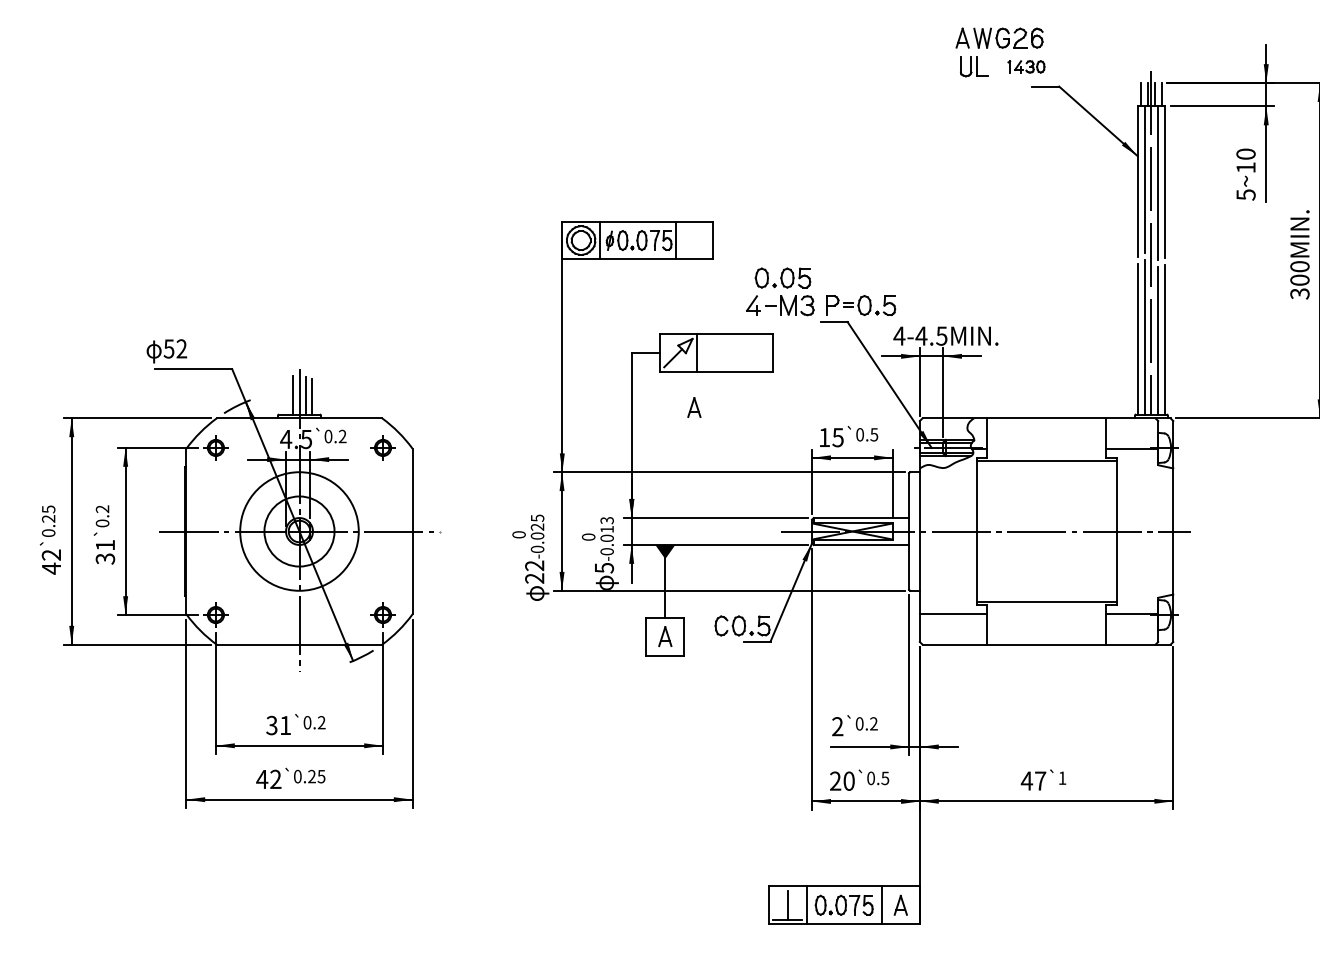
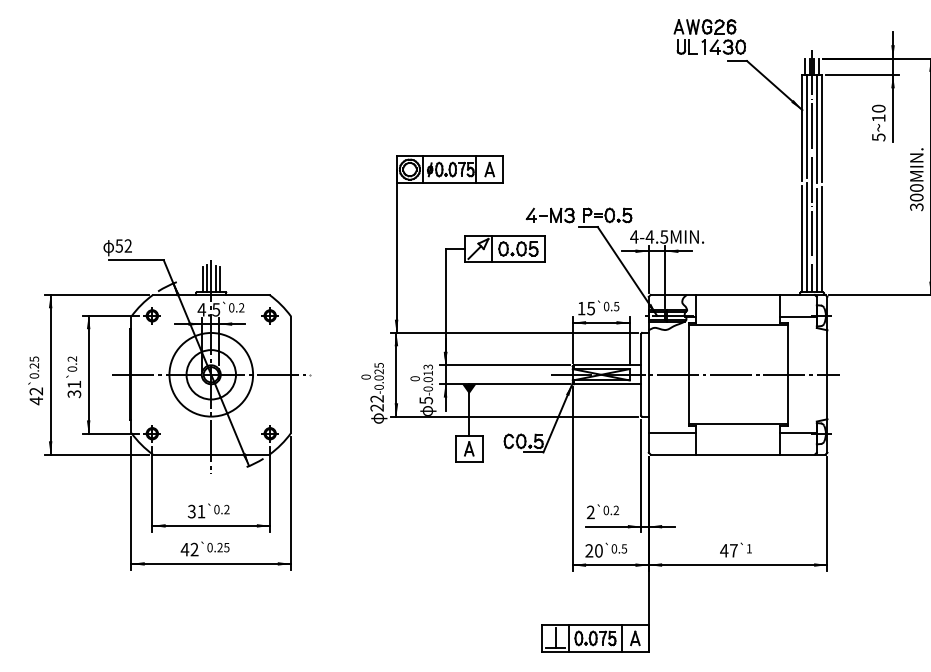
part: (1026, 66) -> (723, 46), size x1.67
part: (782, 277) -> (518, 248), moved
line: (287, 396) -> (202, 279), added
part: (694, 407) -> (489, 169), moved

